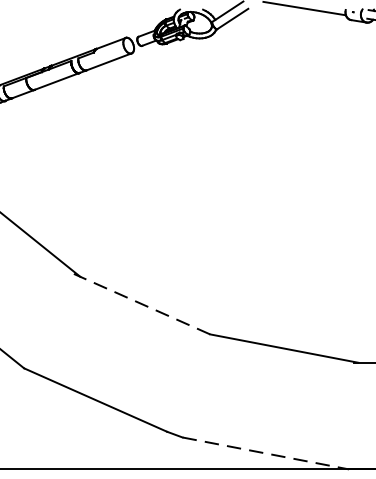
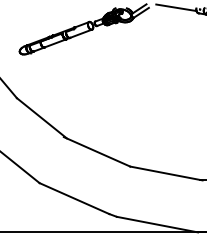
line: (140, 303) -> (96, 151), dashed -> solid
line: (265, 453) -> (157, 224), dashed -> solid

